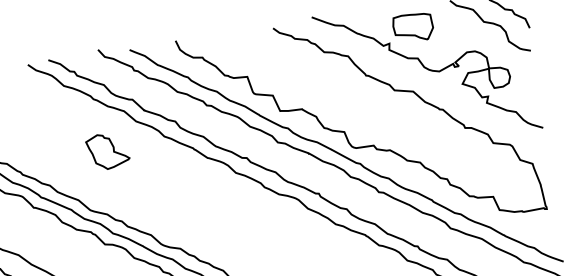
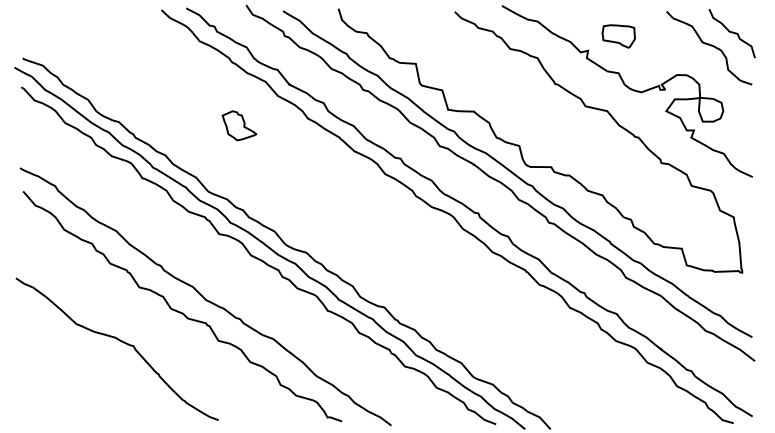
part: (412, 27) -> (618, 36), size x0.7
part: (108, 151) -> (239, 125), size x0.7

